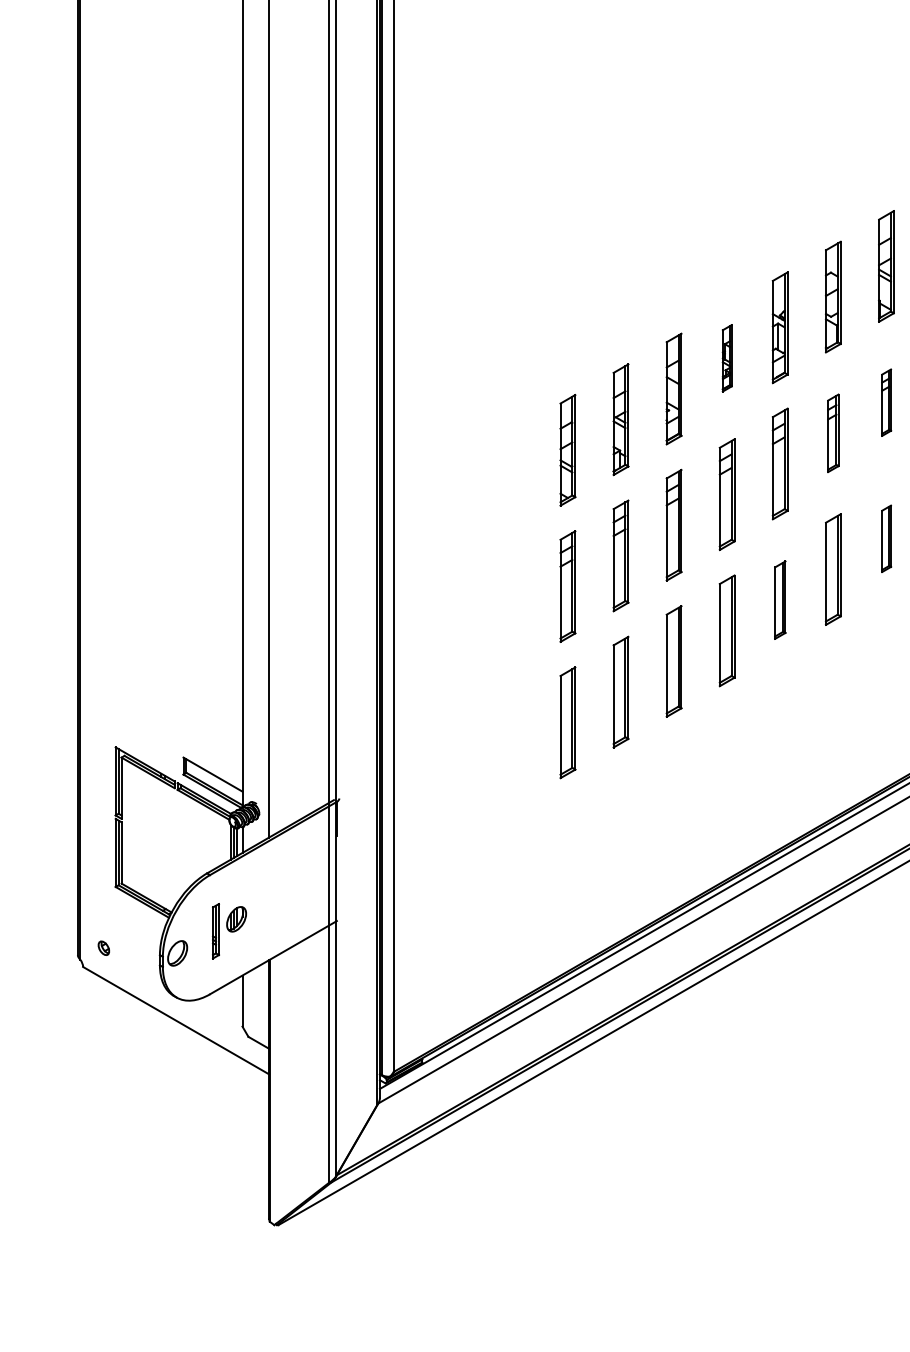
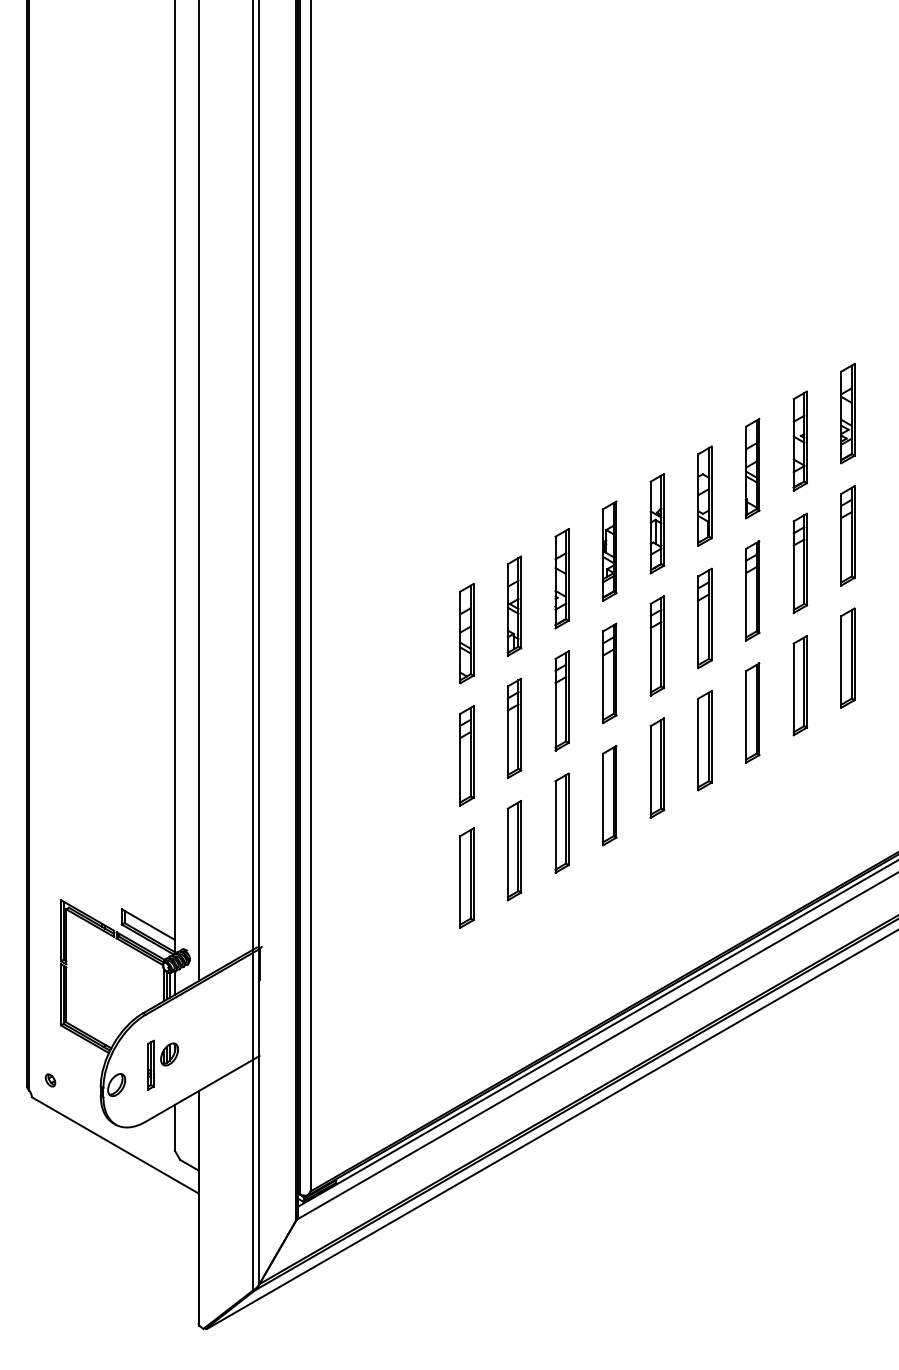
part: (726, 357) -> (609, 550), size x1.67
part: (886, 402) -> (752, 590), size x1.67
part: (832, 433) -> (704, 618), size x1.43
part: (886, 538) -> (752, 712), size x1.67
part: (780, 599) -> (657, 767), size x1.43

